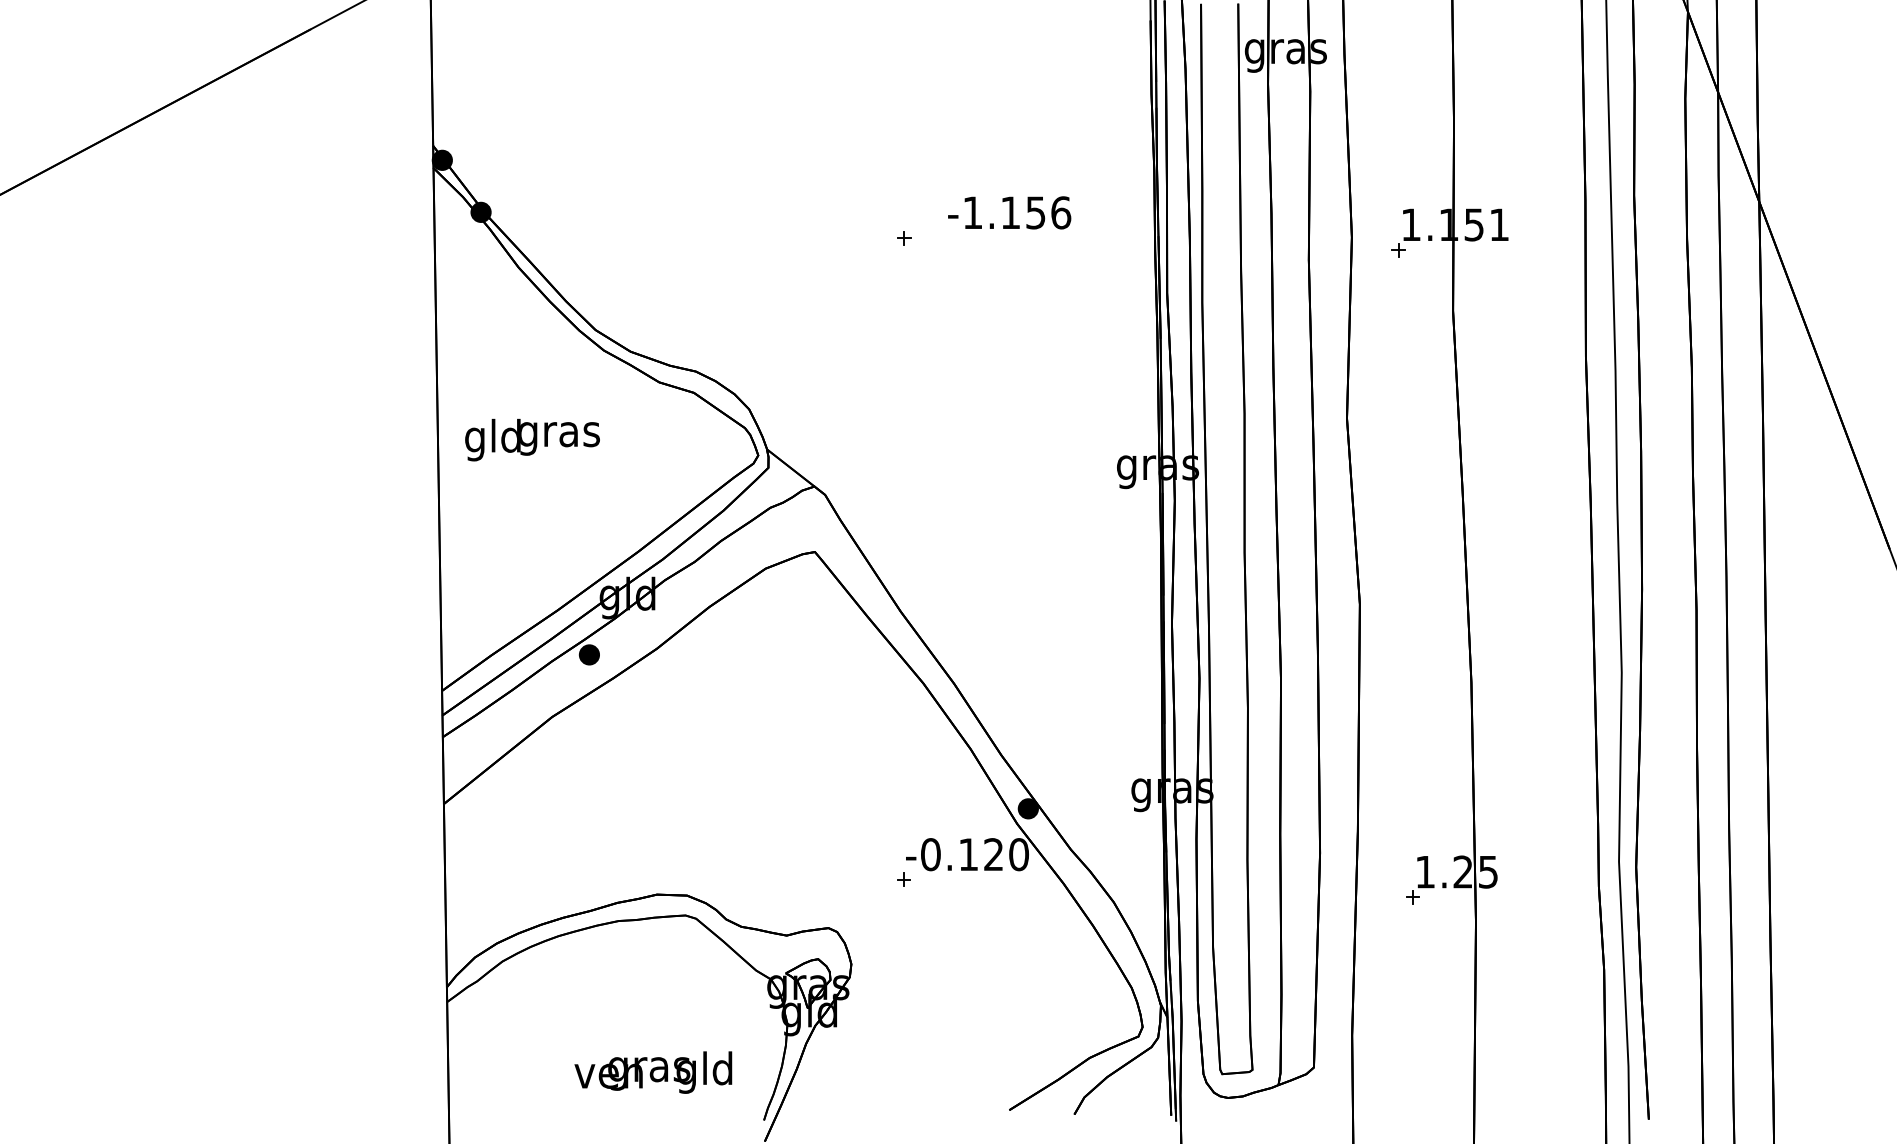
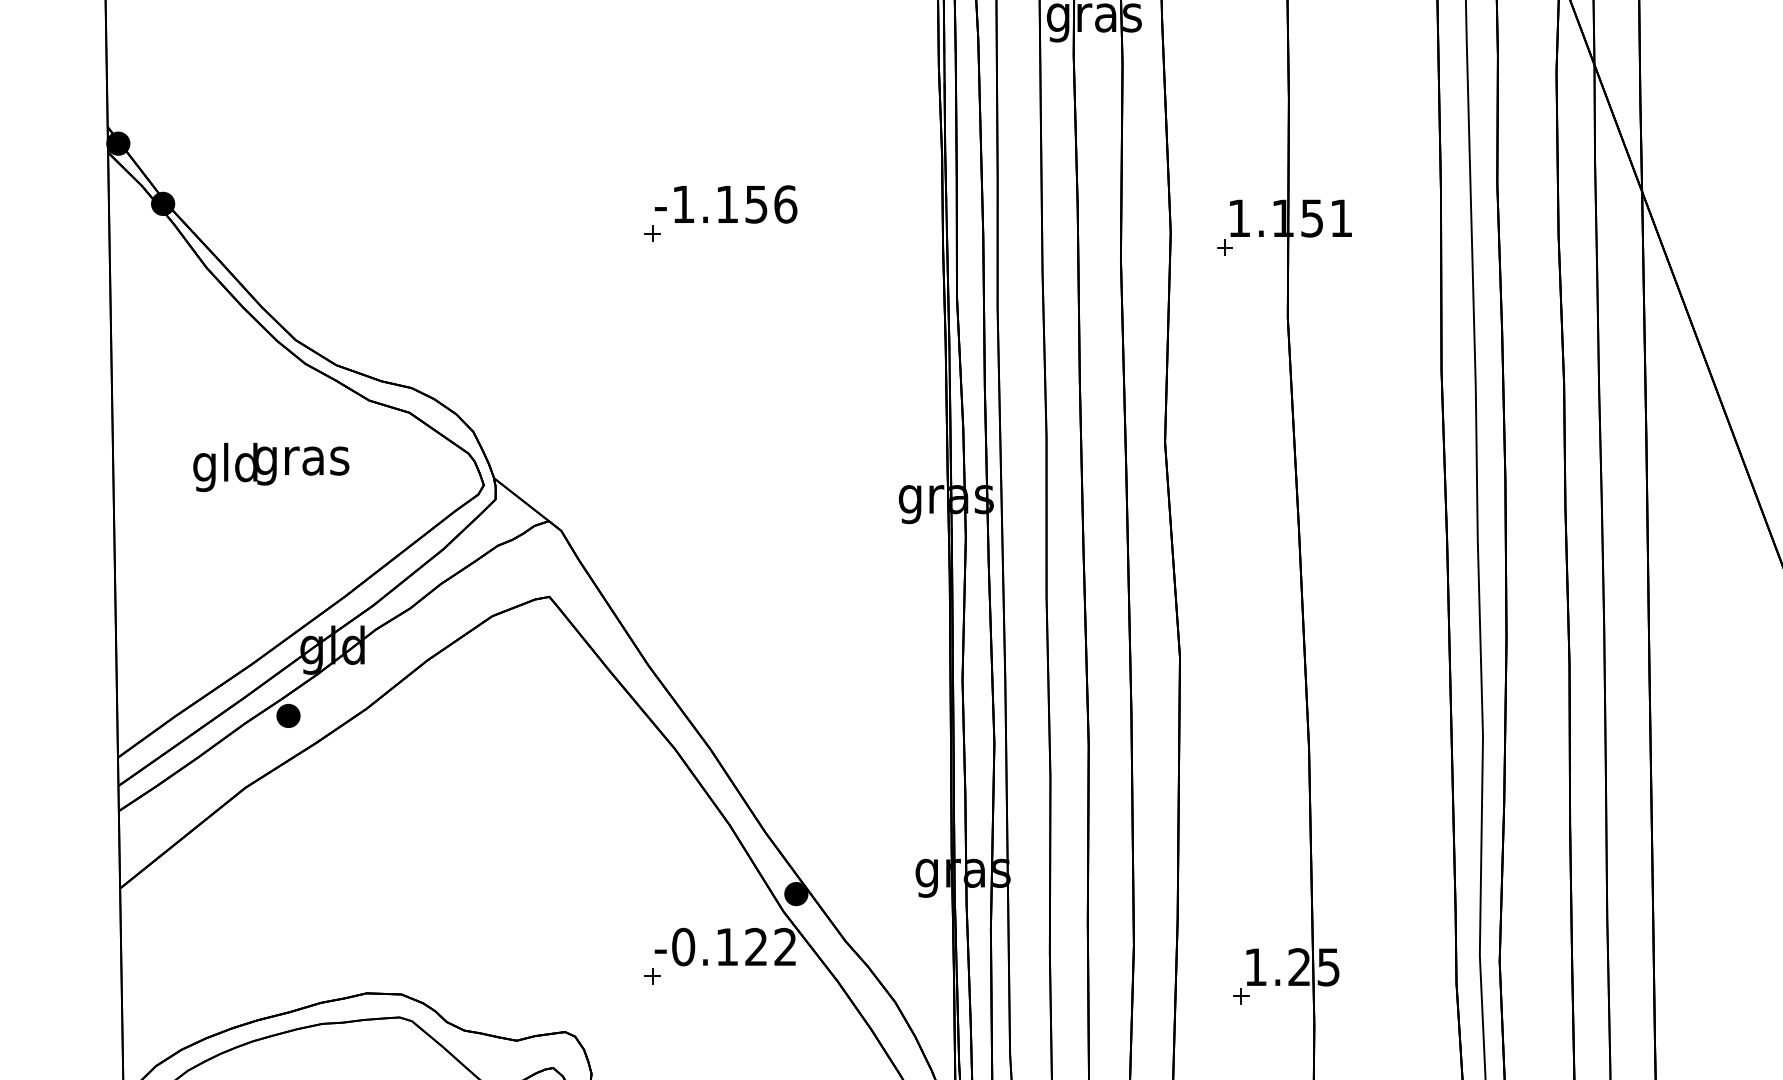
text: (1009, 212) -> (725, 204), moved
text: (532, 439) -> (271, 466), moved
text: (1018, 854) -> (784, 946), -0.120 -> -0.122

